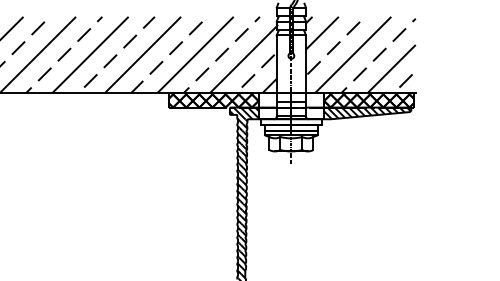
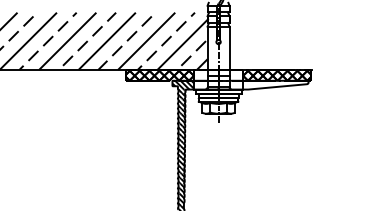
hatch: (360, 53) -> (270, 40), removed
hatch: (367, 112) -> (275, 84), removed

